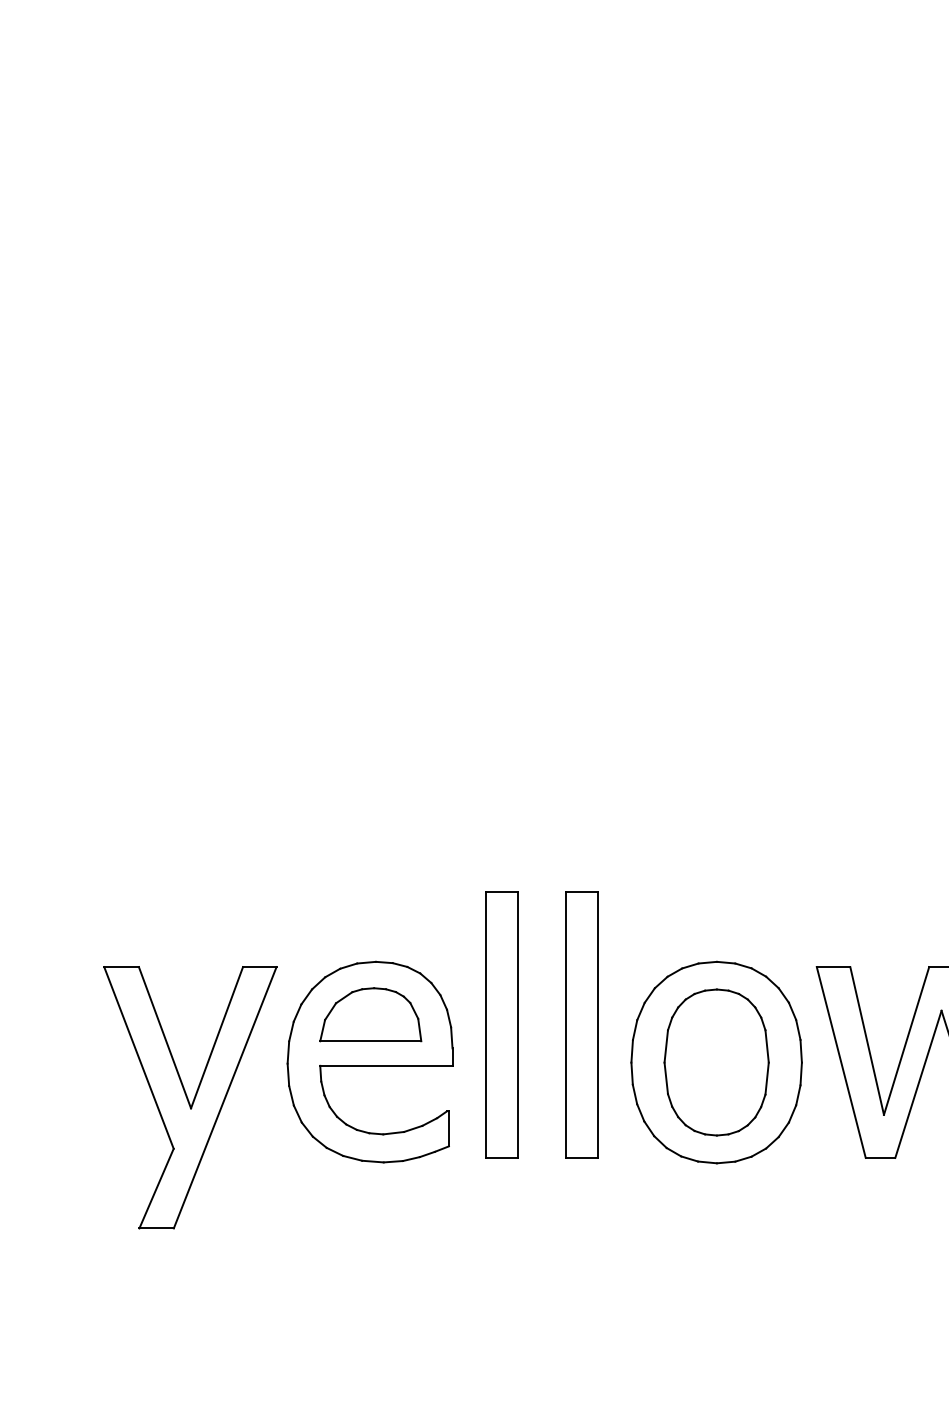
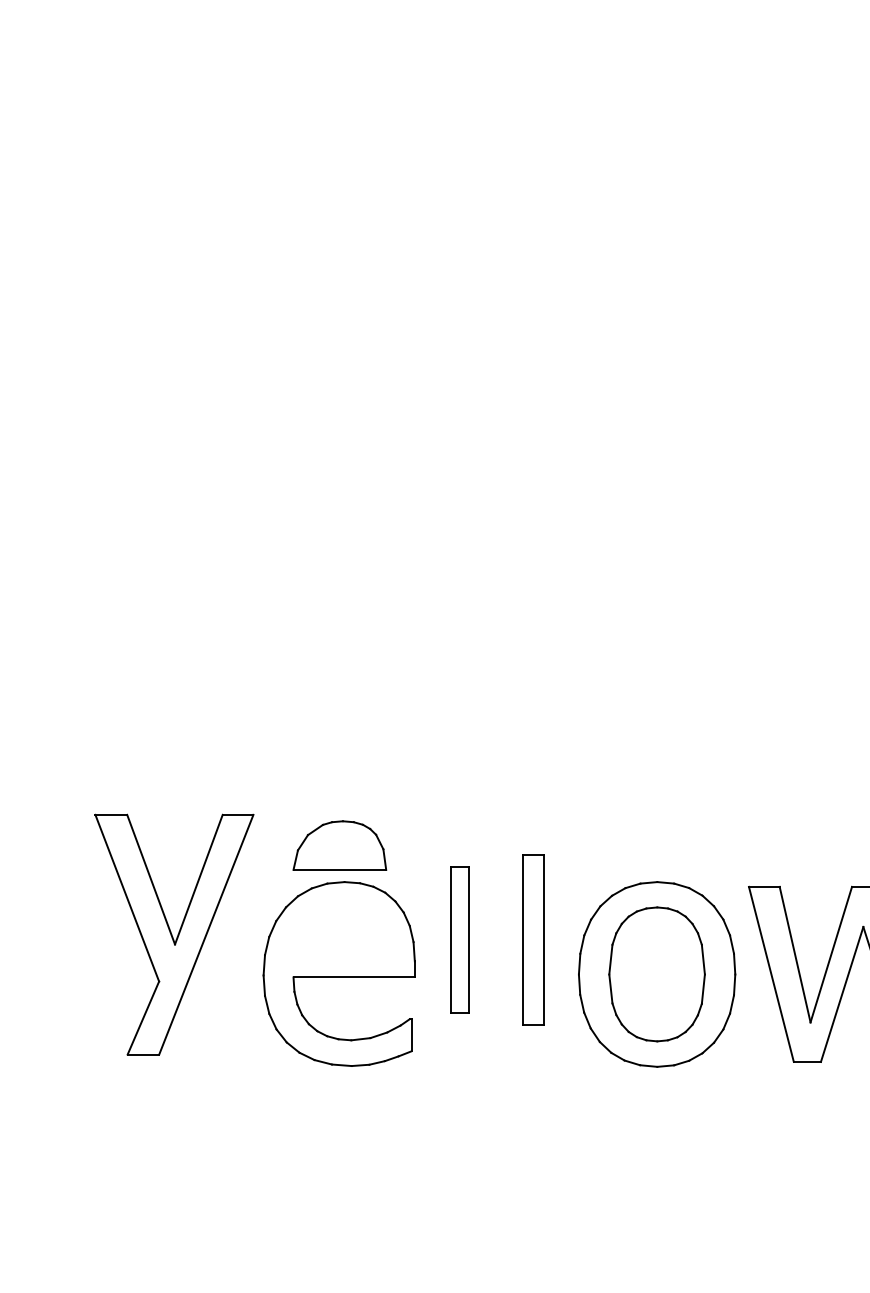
part: (370, 1014) -> (339, 845), moved
part: (501, 1024) -> (459, 939), size x0.6
part: (581, 1024) -> (533, 939), size x0.7
part: (190, 1097) -> (174, 934), moved

